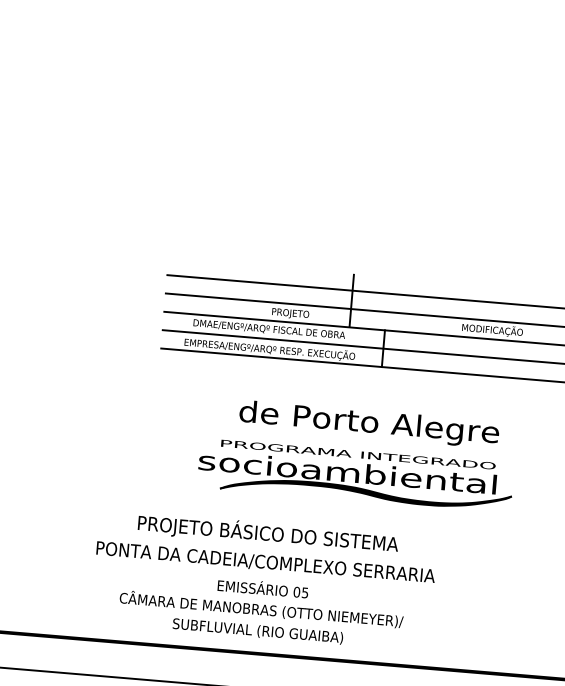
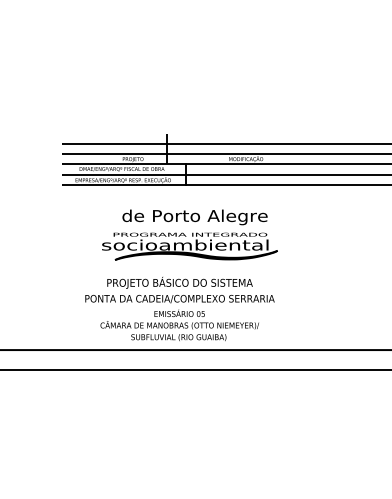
part: (356, 454) -> (189, 234), moved
text: (263, 581) -> (179, 309), moved

